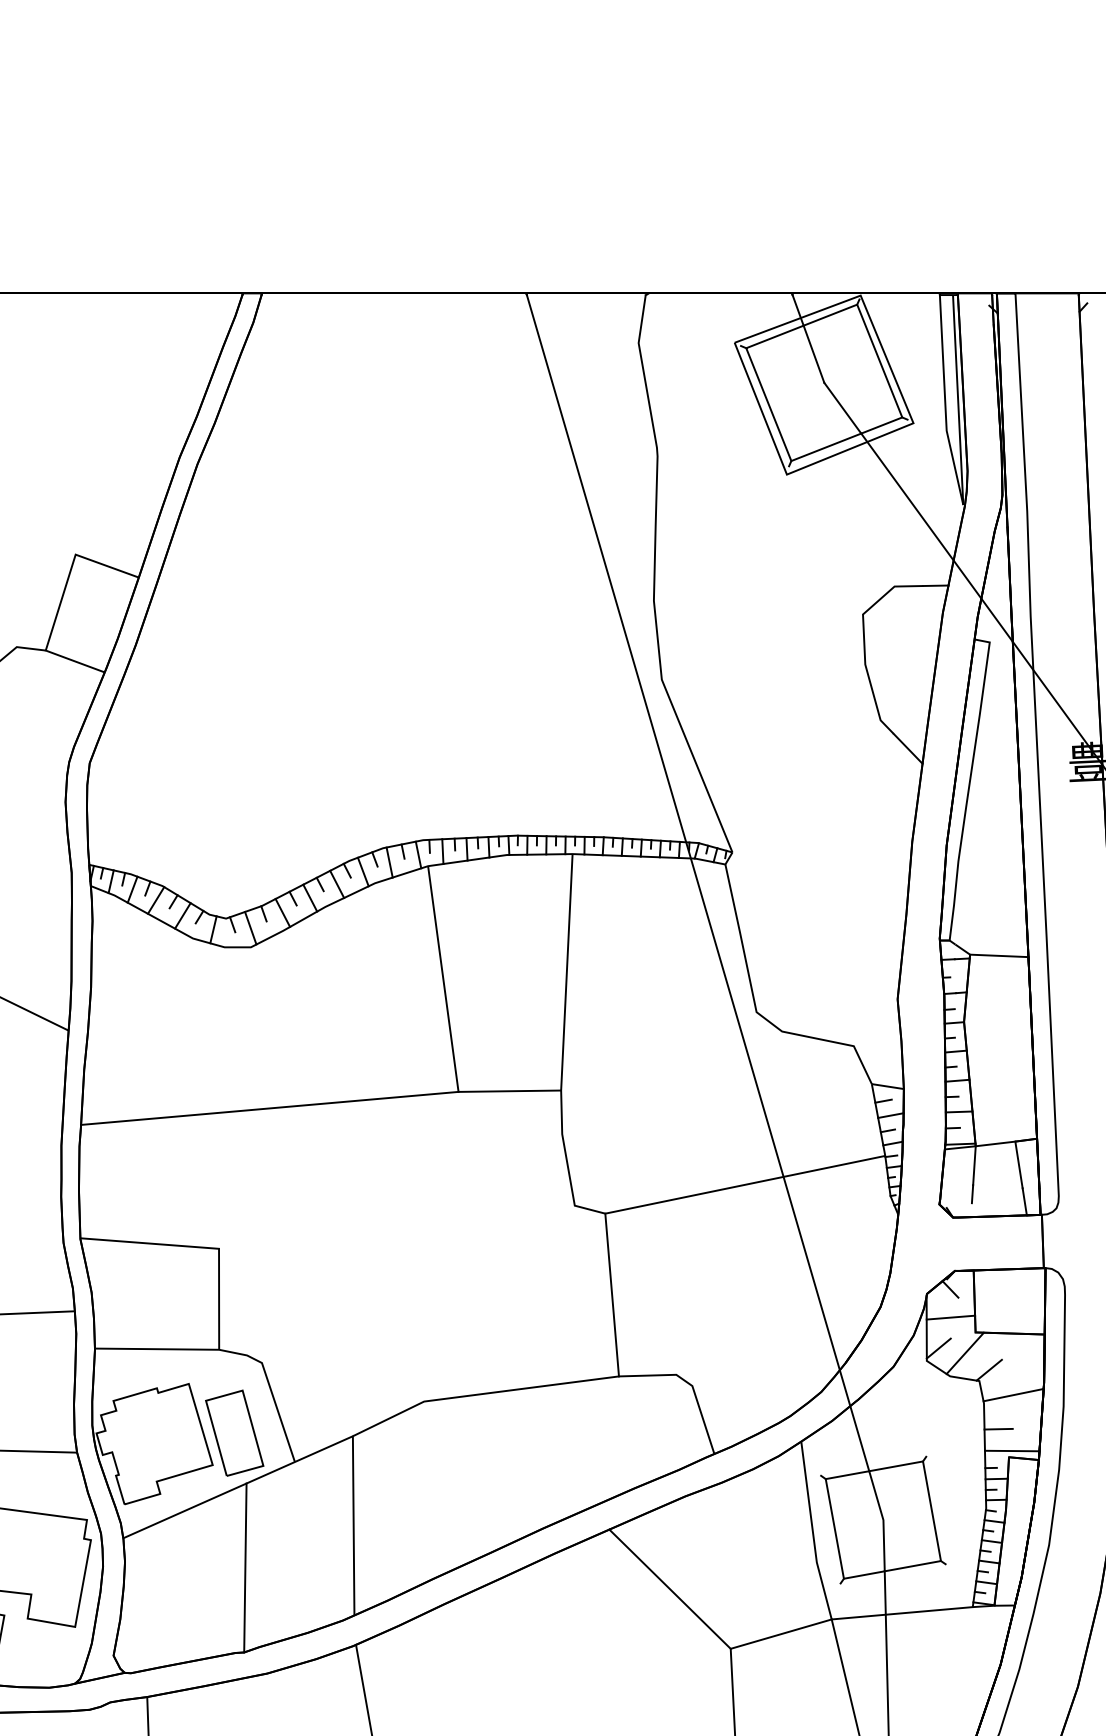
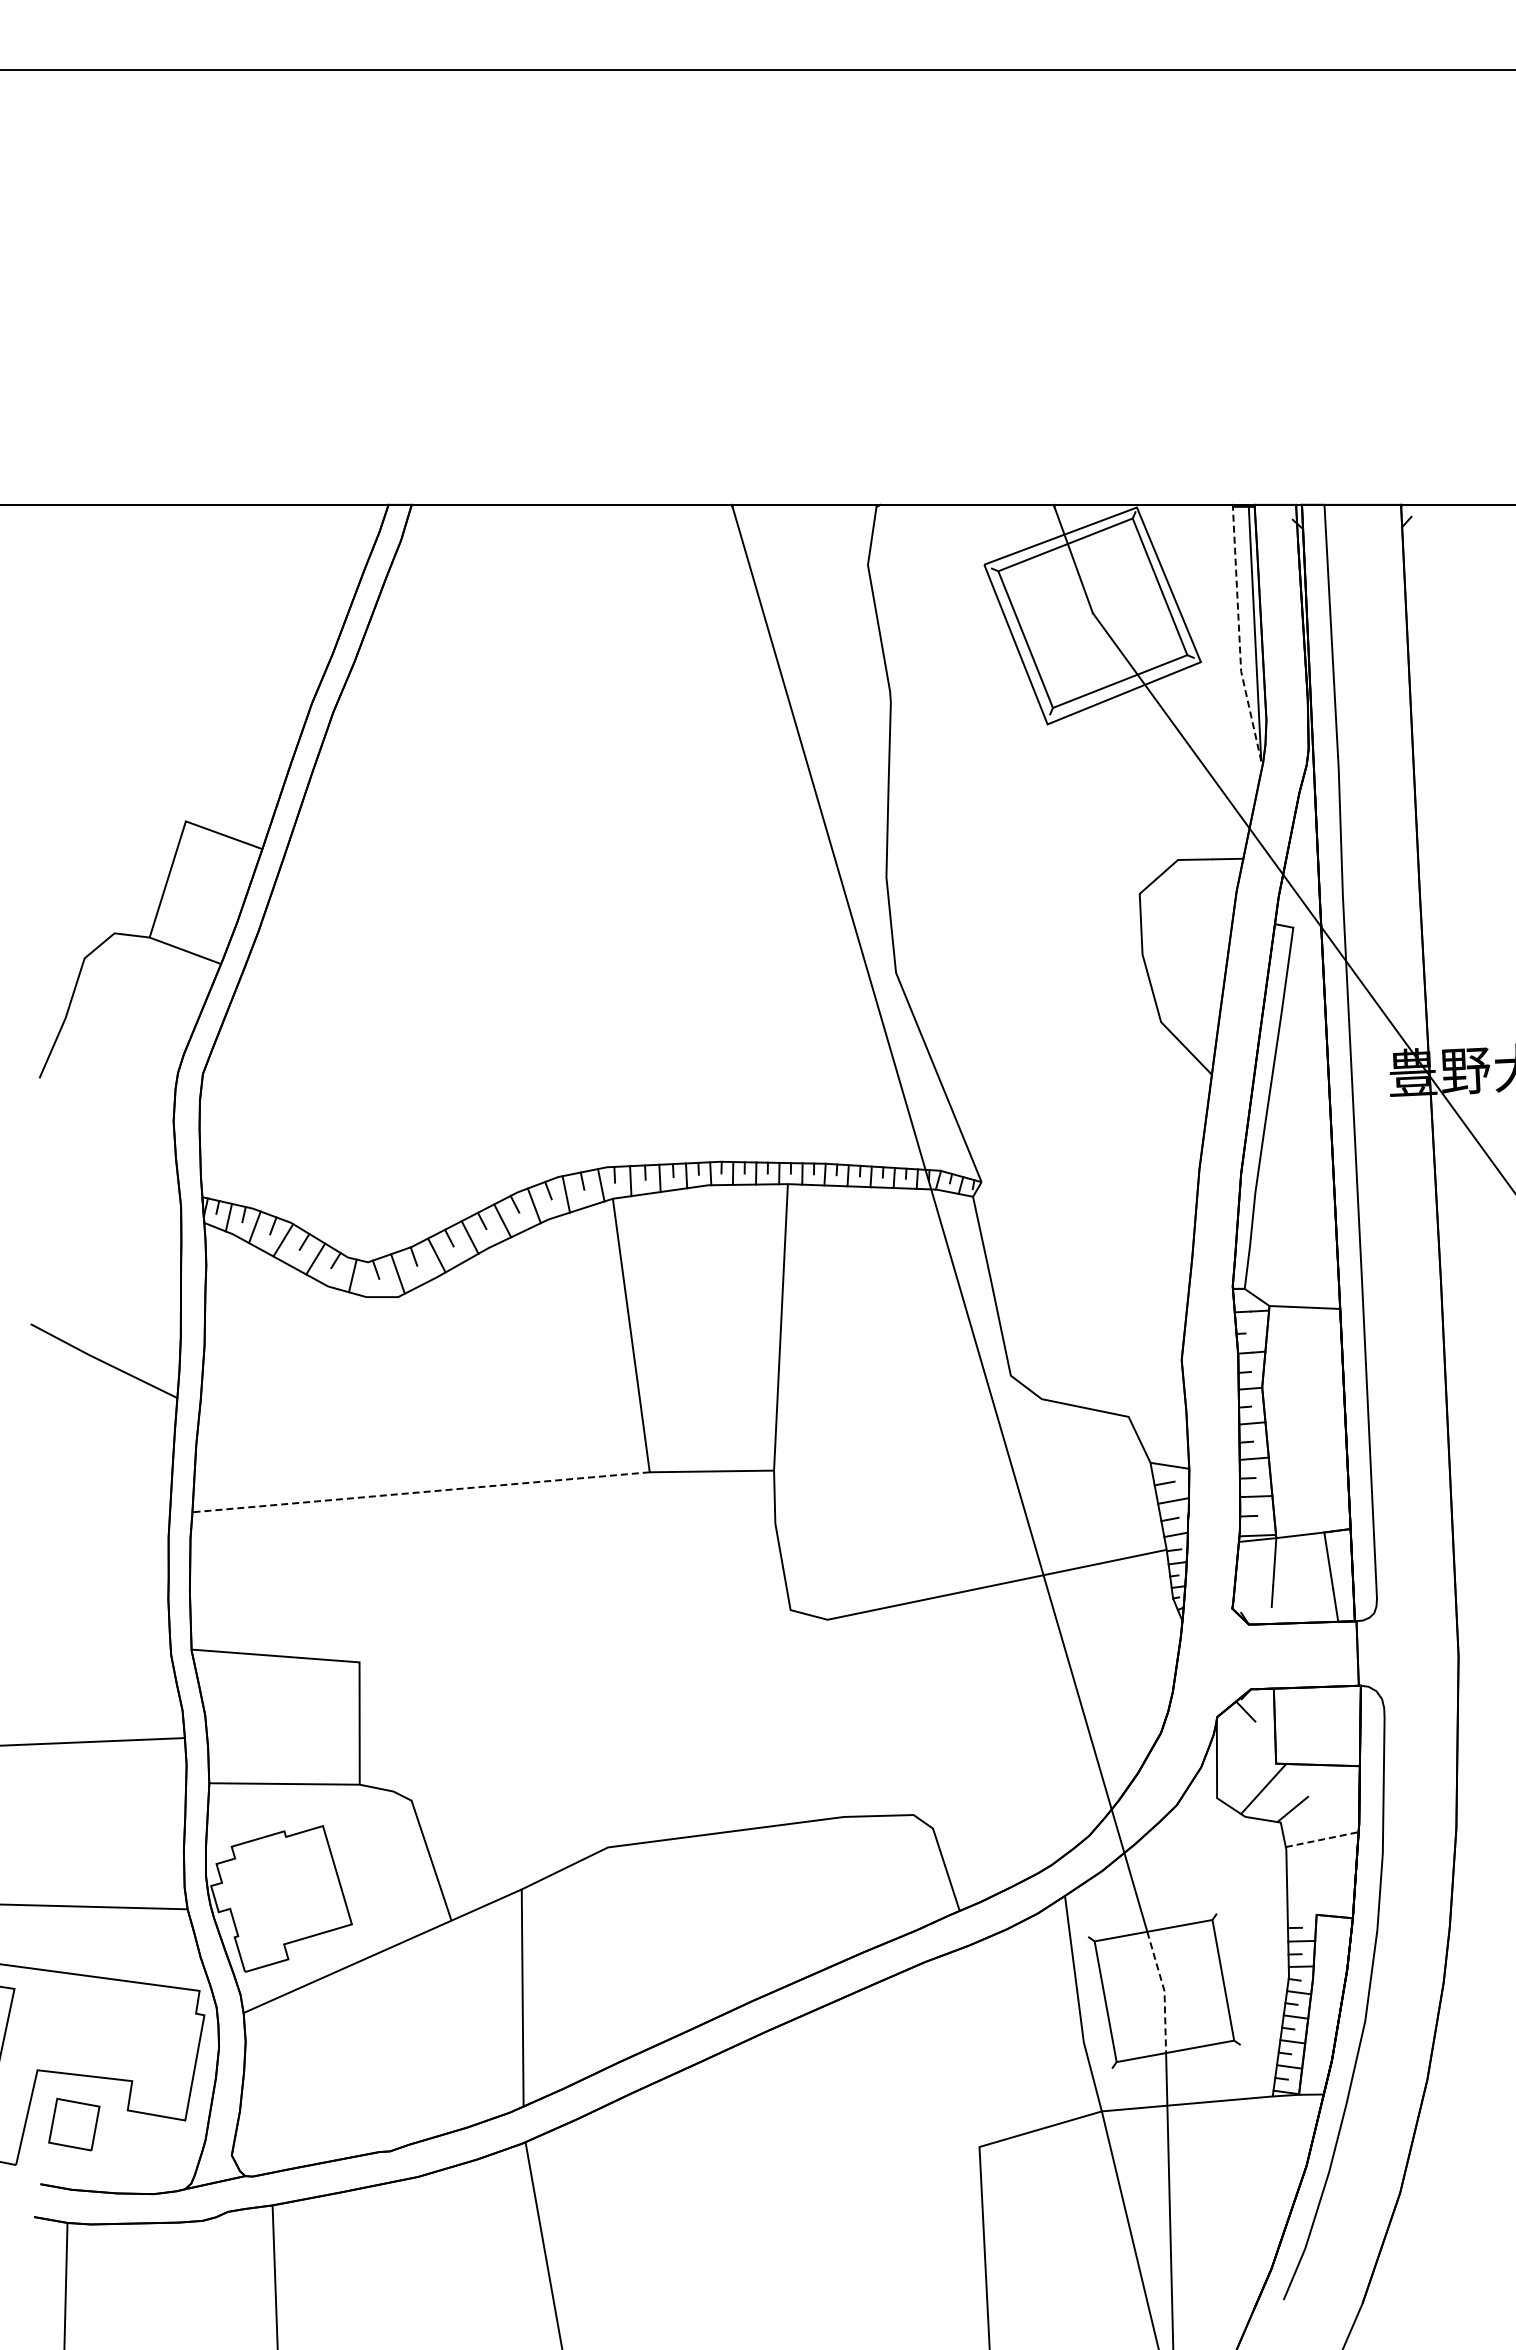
line: (945, 401) -> (1239, 635), solid -> dashed
line: (270, 1108) -> (421, 1492), solid -> dashed
line: (611, 1294) -> (835, 1717), removed
line: (950, 1317) -> (1245, 1745), removed
line: (938, 1348) -> (1231, 1783), removed
line: (1013, 1395) -> (1322, 1839), solid -> dashed
line: (998, 1428) -> (1303, 1880), removed
part: (234, 1432) -> (378, 1885), removed
line: (1012, 1451) -> (1320, 1907), removed
line: (883, 1520) -> (1164, 1991), solid -> dashed
line: (245, 1567) -> (391, 2048), removed
line: (669, 1588) -> (905, 2074), removed

